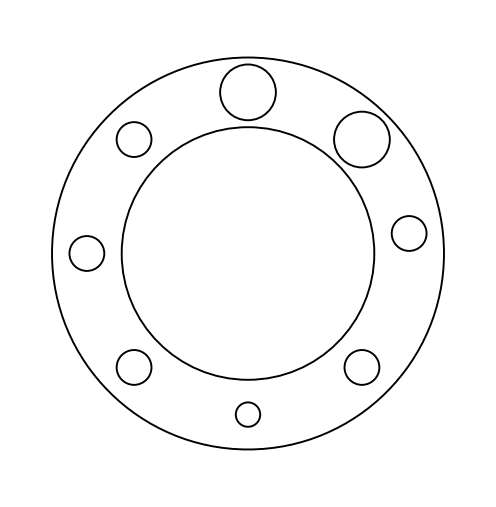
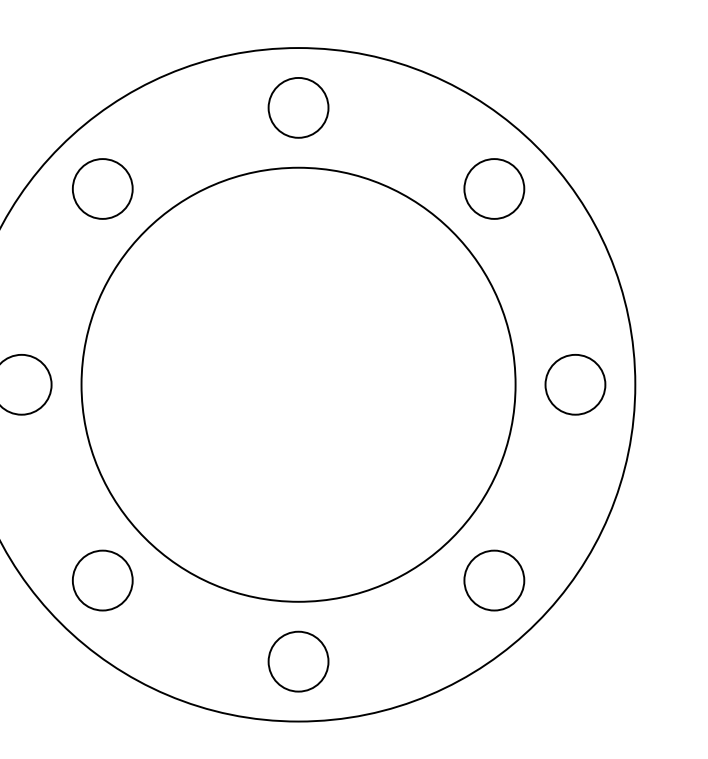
circle: (247, 91) -> (297, 106), size x0.62
circle: (361, 139) -> (493, 188), size x0.62
circle: (408, 233) -> (574, 384), moved
circle: (247, 414) -> (297, 661), size x1.43

